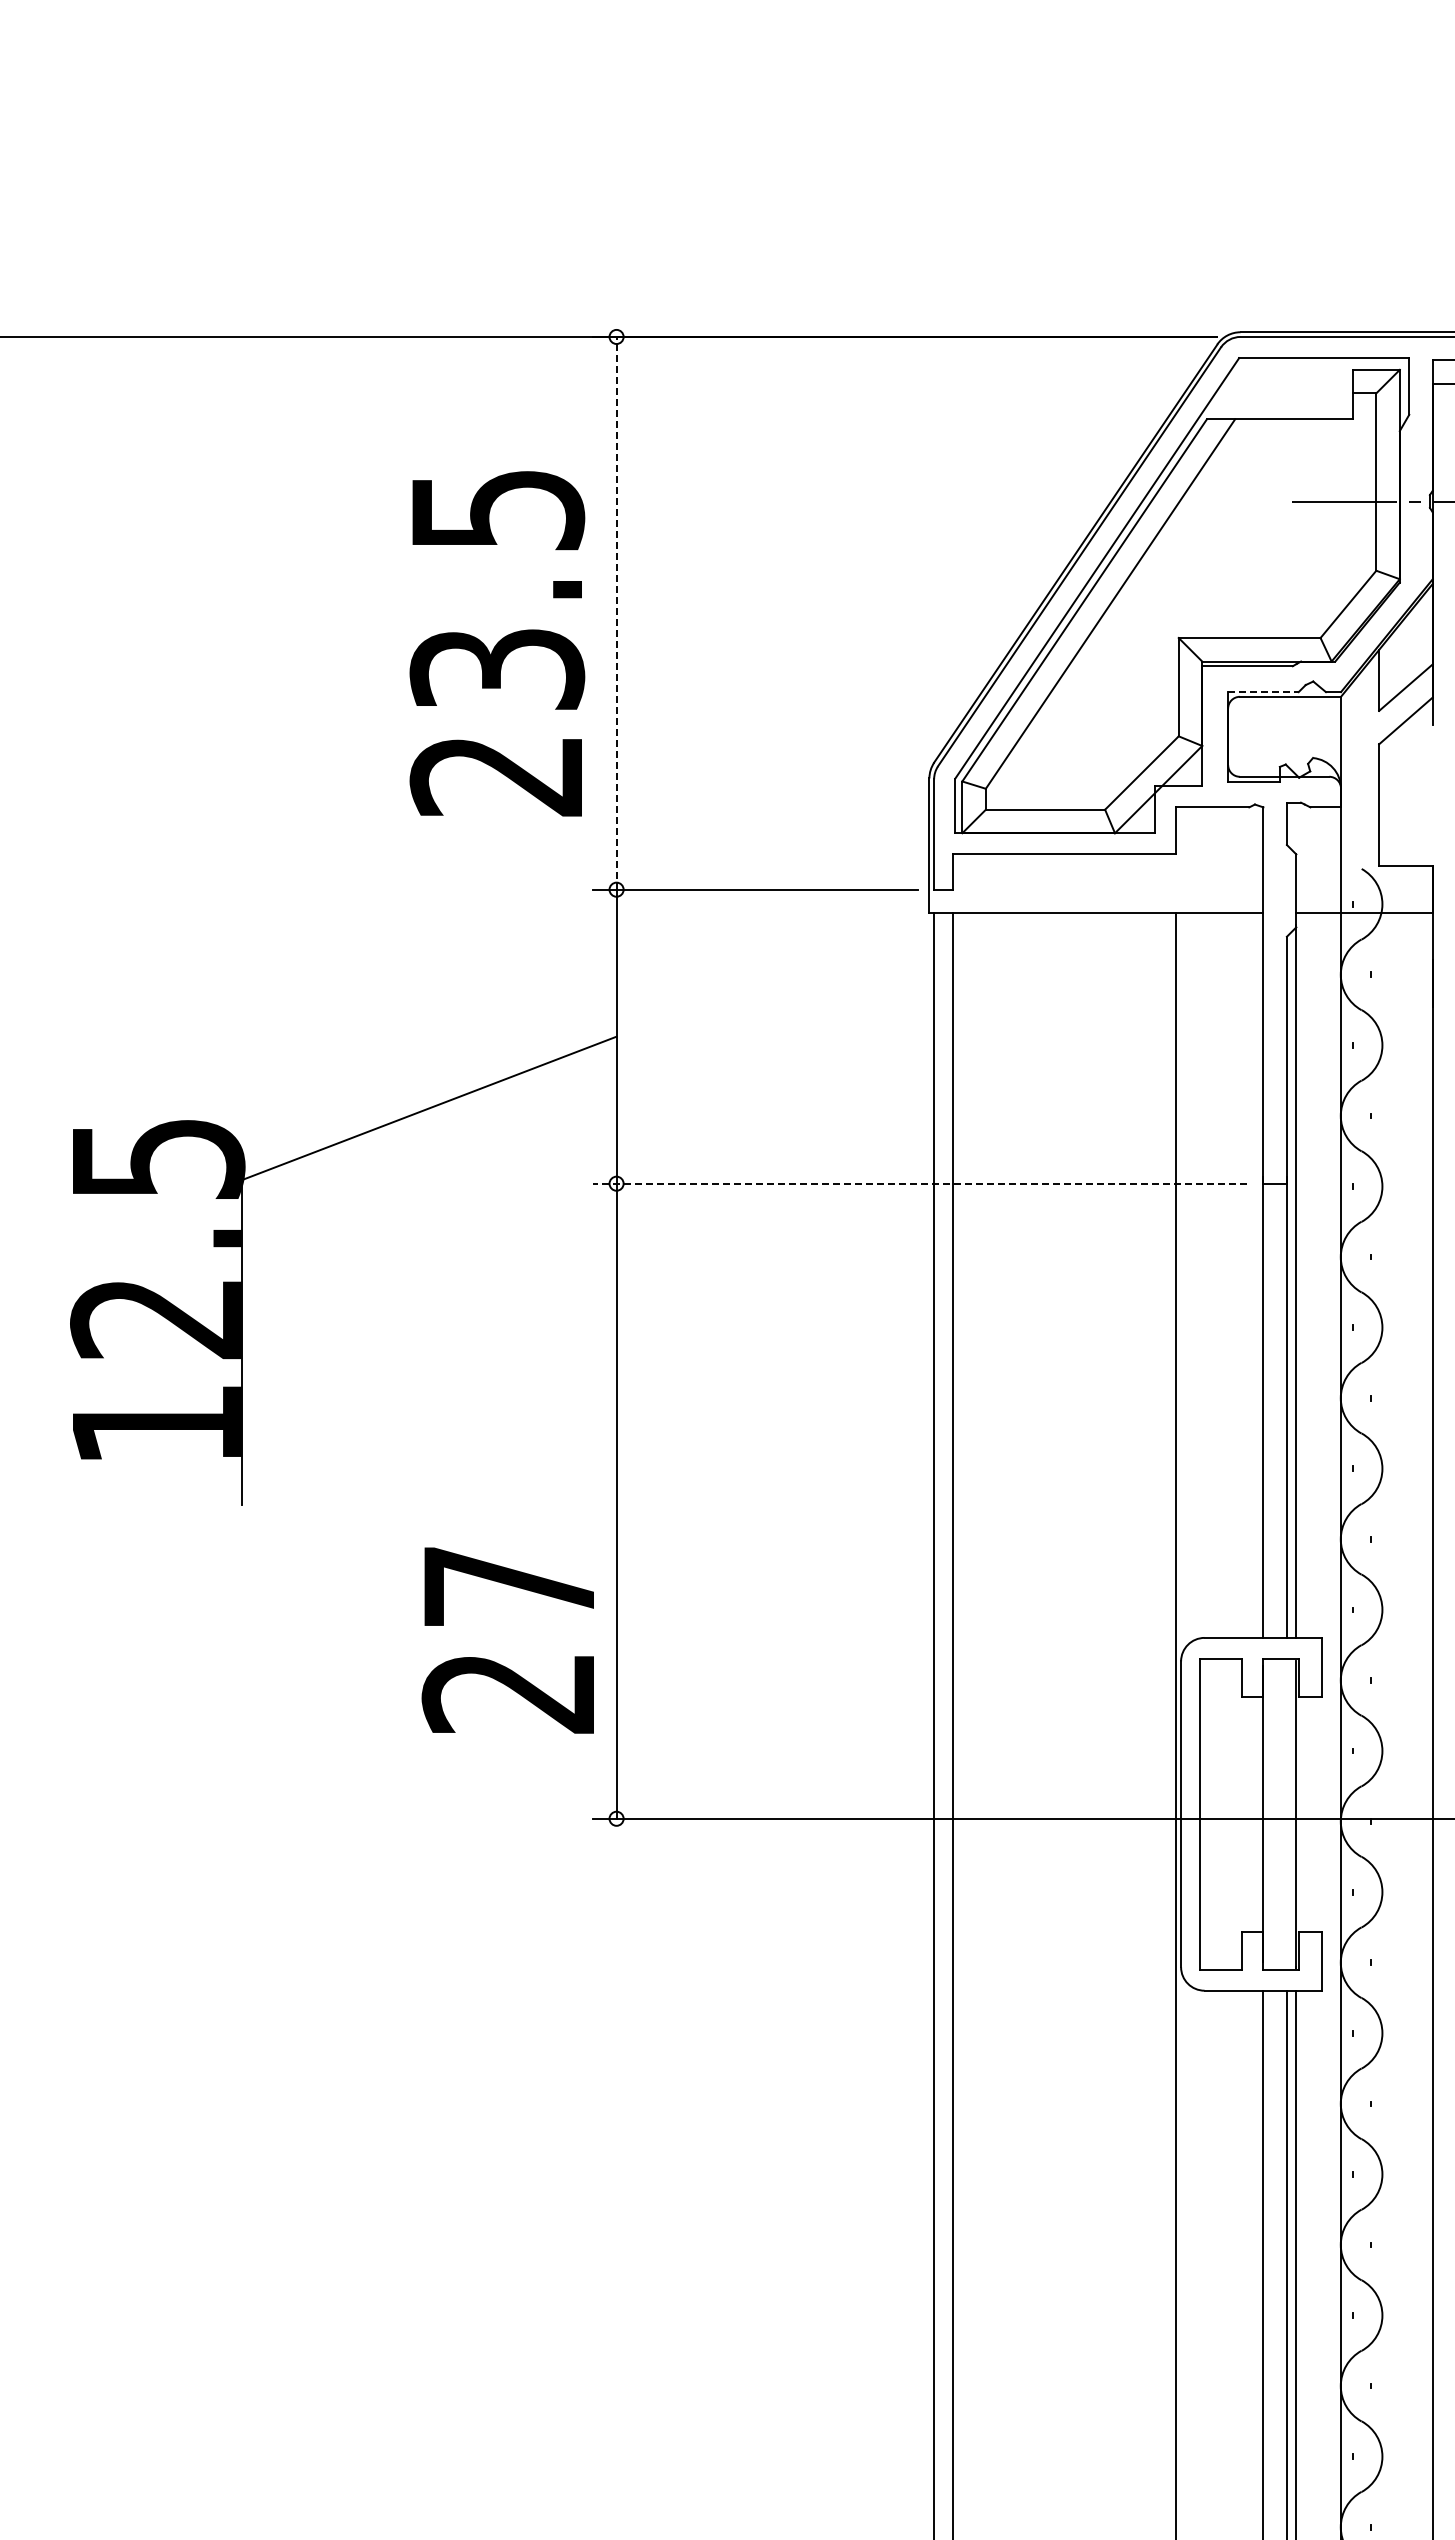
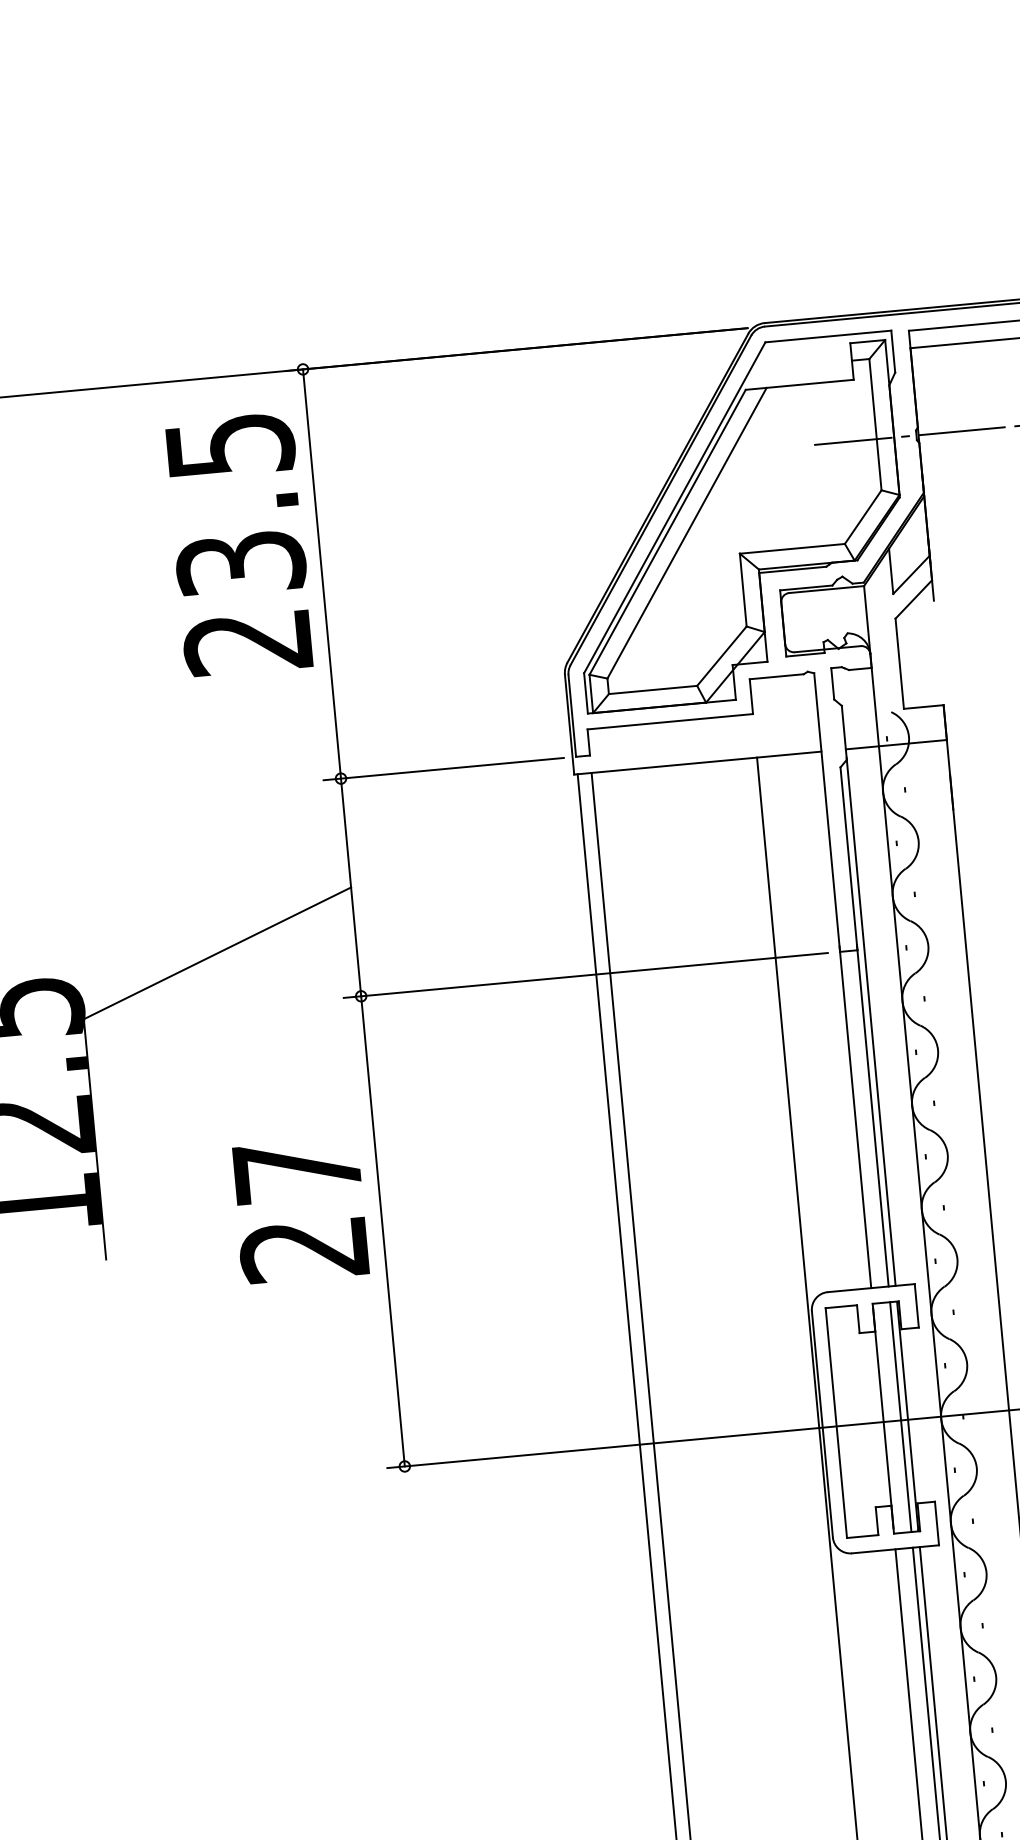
line: (616, 612) -> (321, 573), dashed -> solid
text: (497, 643) -> (239, 544), moved
line: (1263, 692) -> (806, 588), dashed -> solid
line: (920, 1183) -> (586, 975), dashed -> solid
text: (507, 1640) -> (299, 1210), moved
line: (1286, 1814) -> (900, 1417), added

